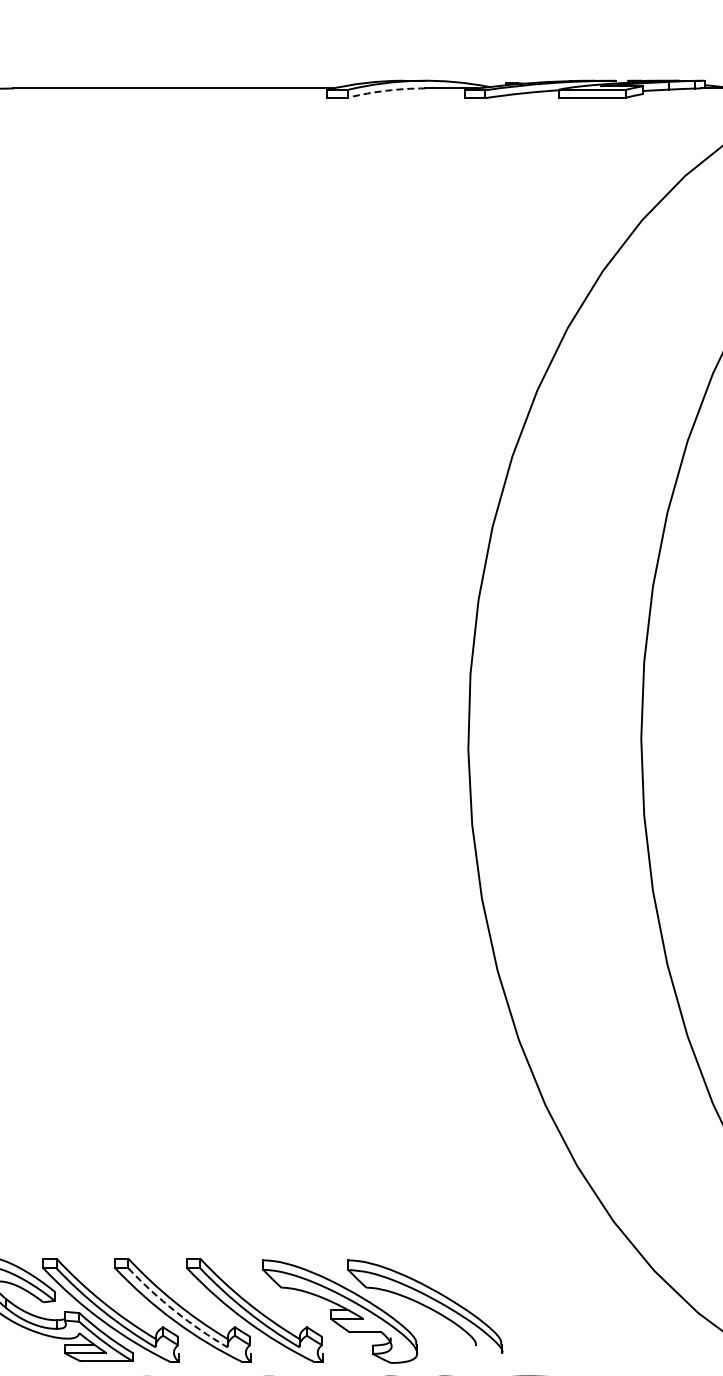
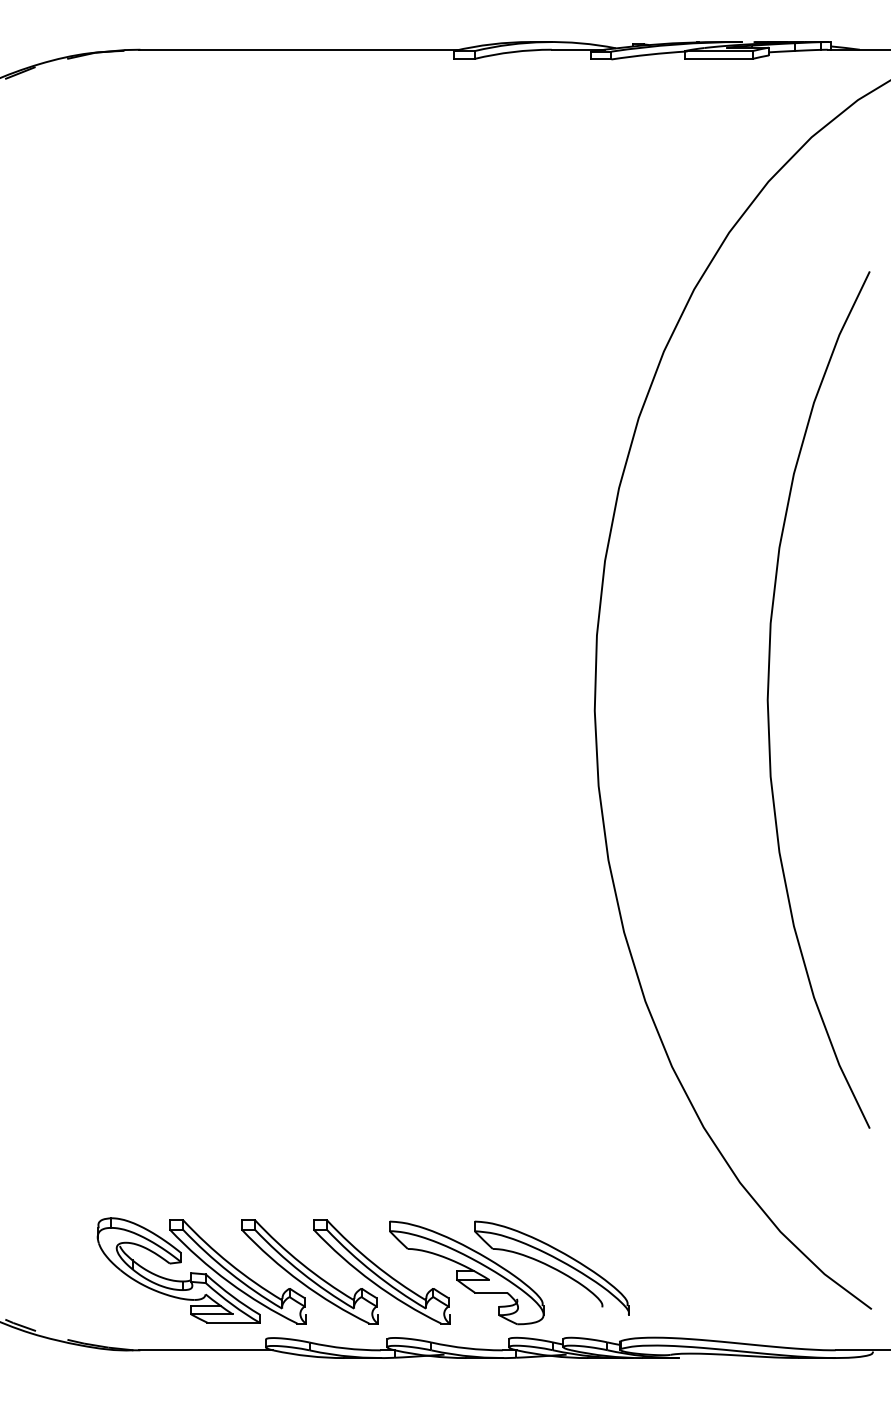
arc: (387, 91) -> (513, 52), dashed -> solid
arc: (175, 1311) -> (301, 1272), dashed -> solid

